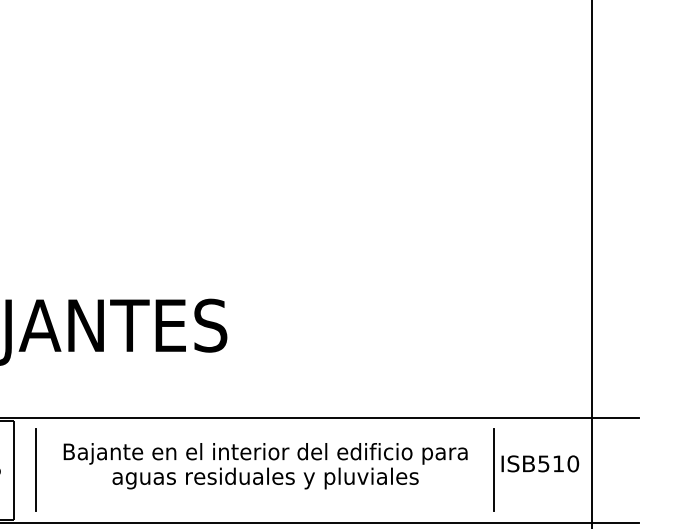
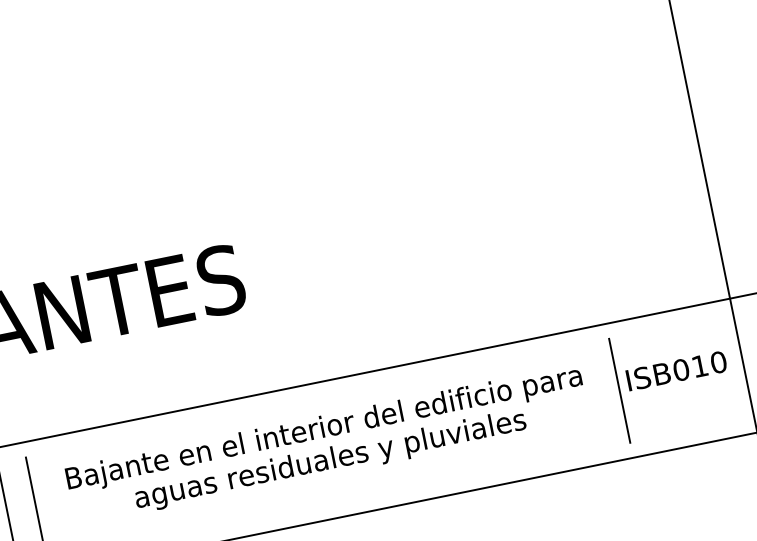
text: (543, 463) -> (680, 369), ISB510 -> ISB010

